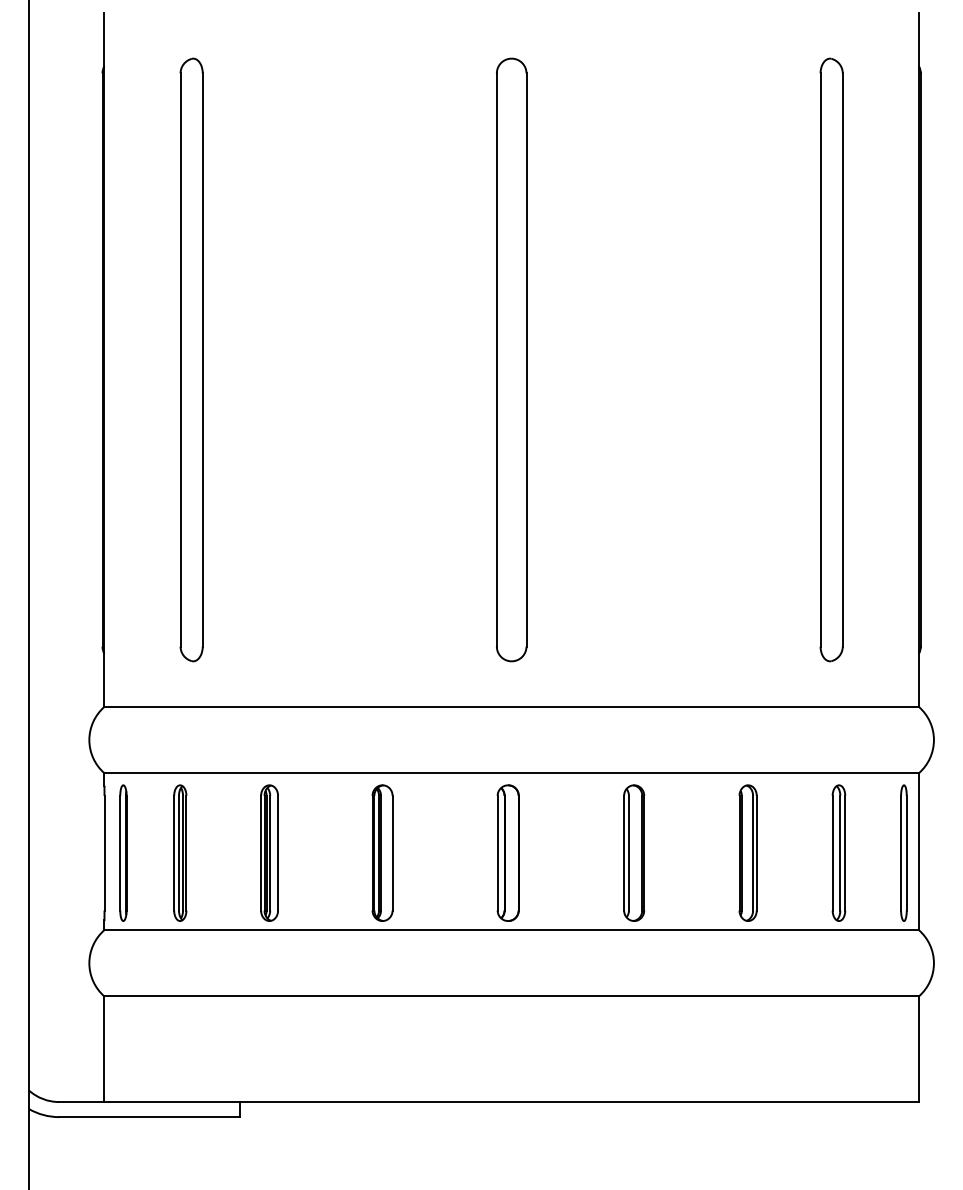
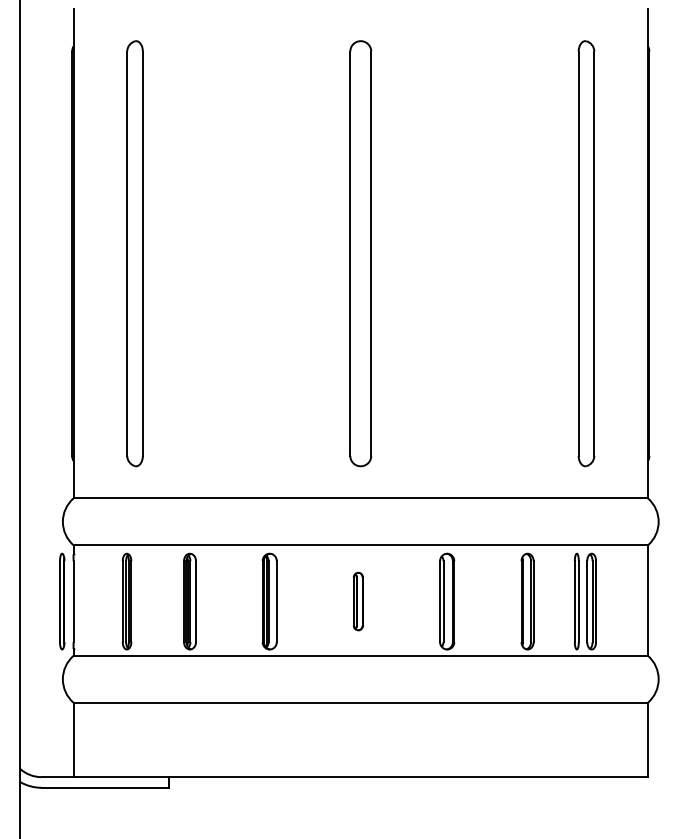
part: (123, 852) -> (62, 601), moved
part: (507, 852) -> (357, 601), size x0.6
part: (903, 852) -> (576, 601), moved

